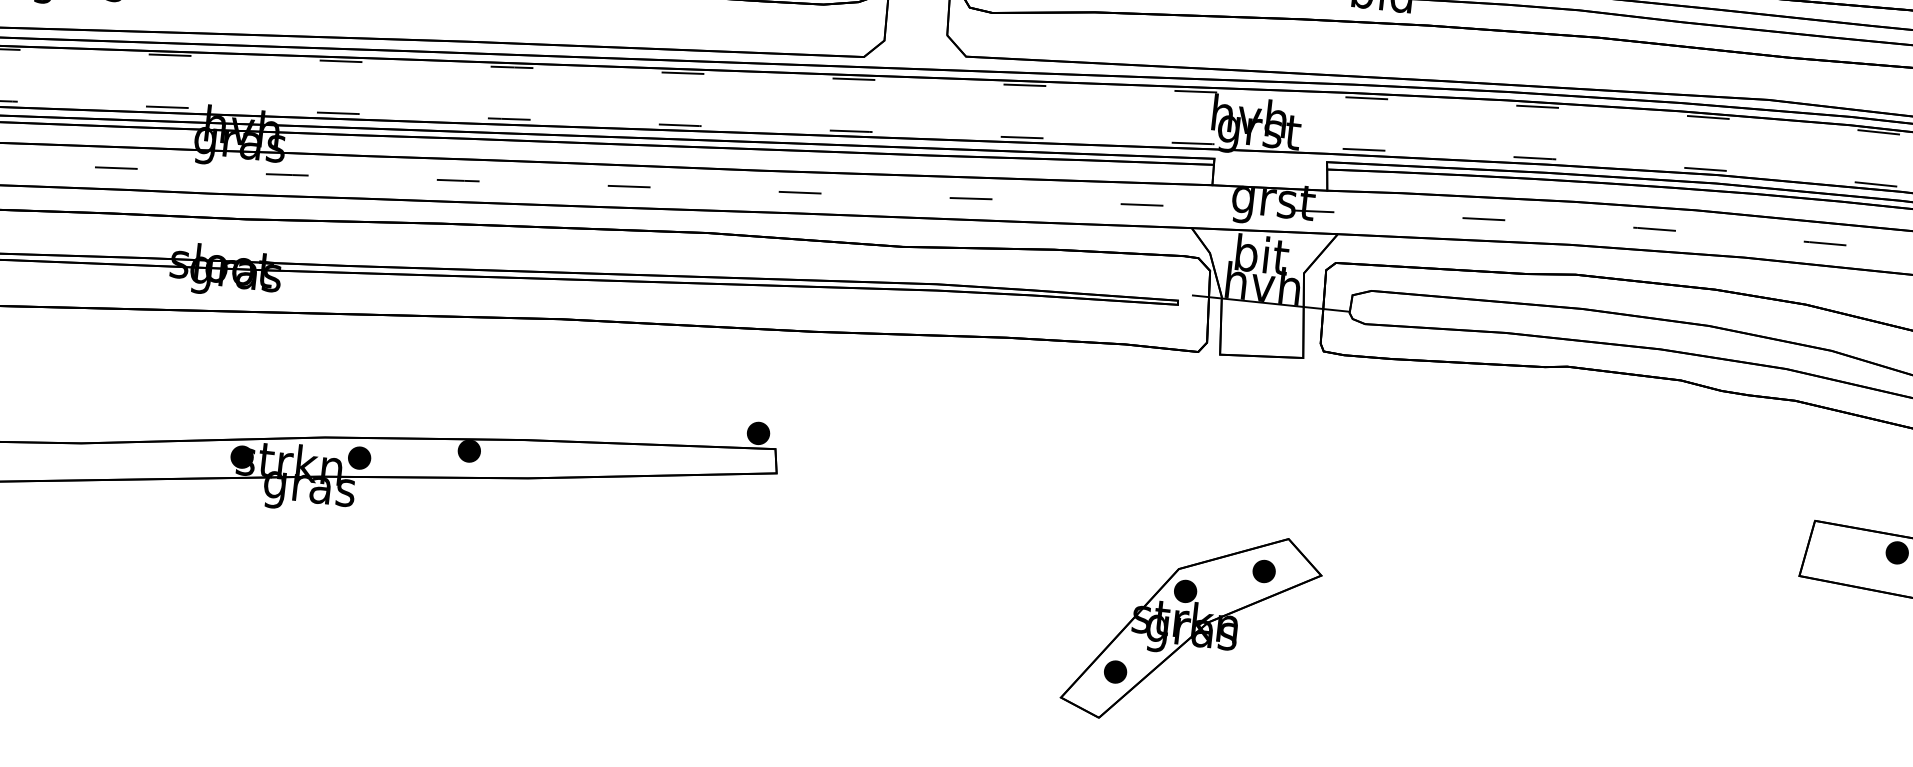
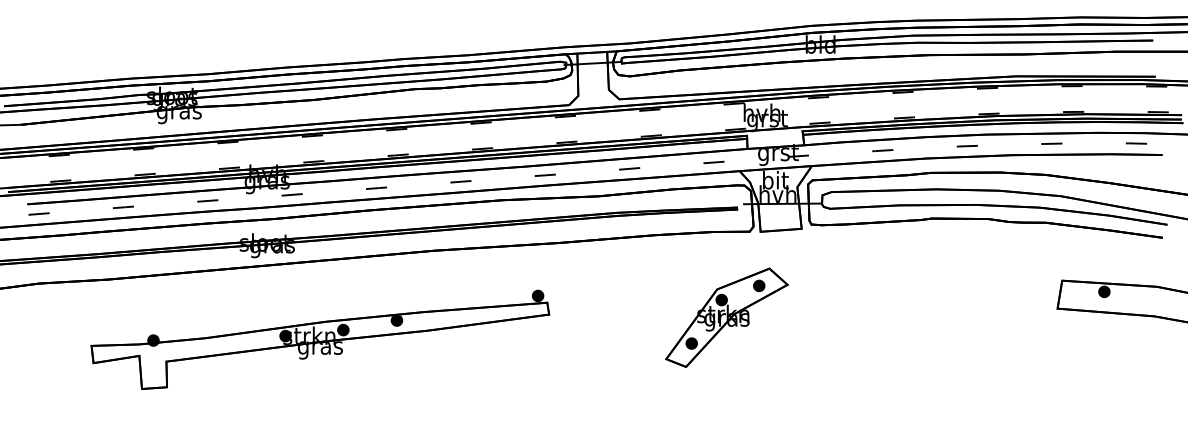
part: (1191, 627) -> (726, 317), moved

